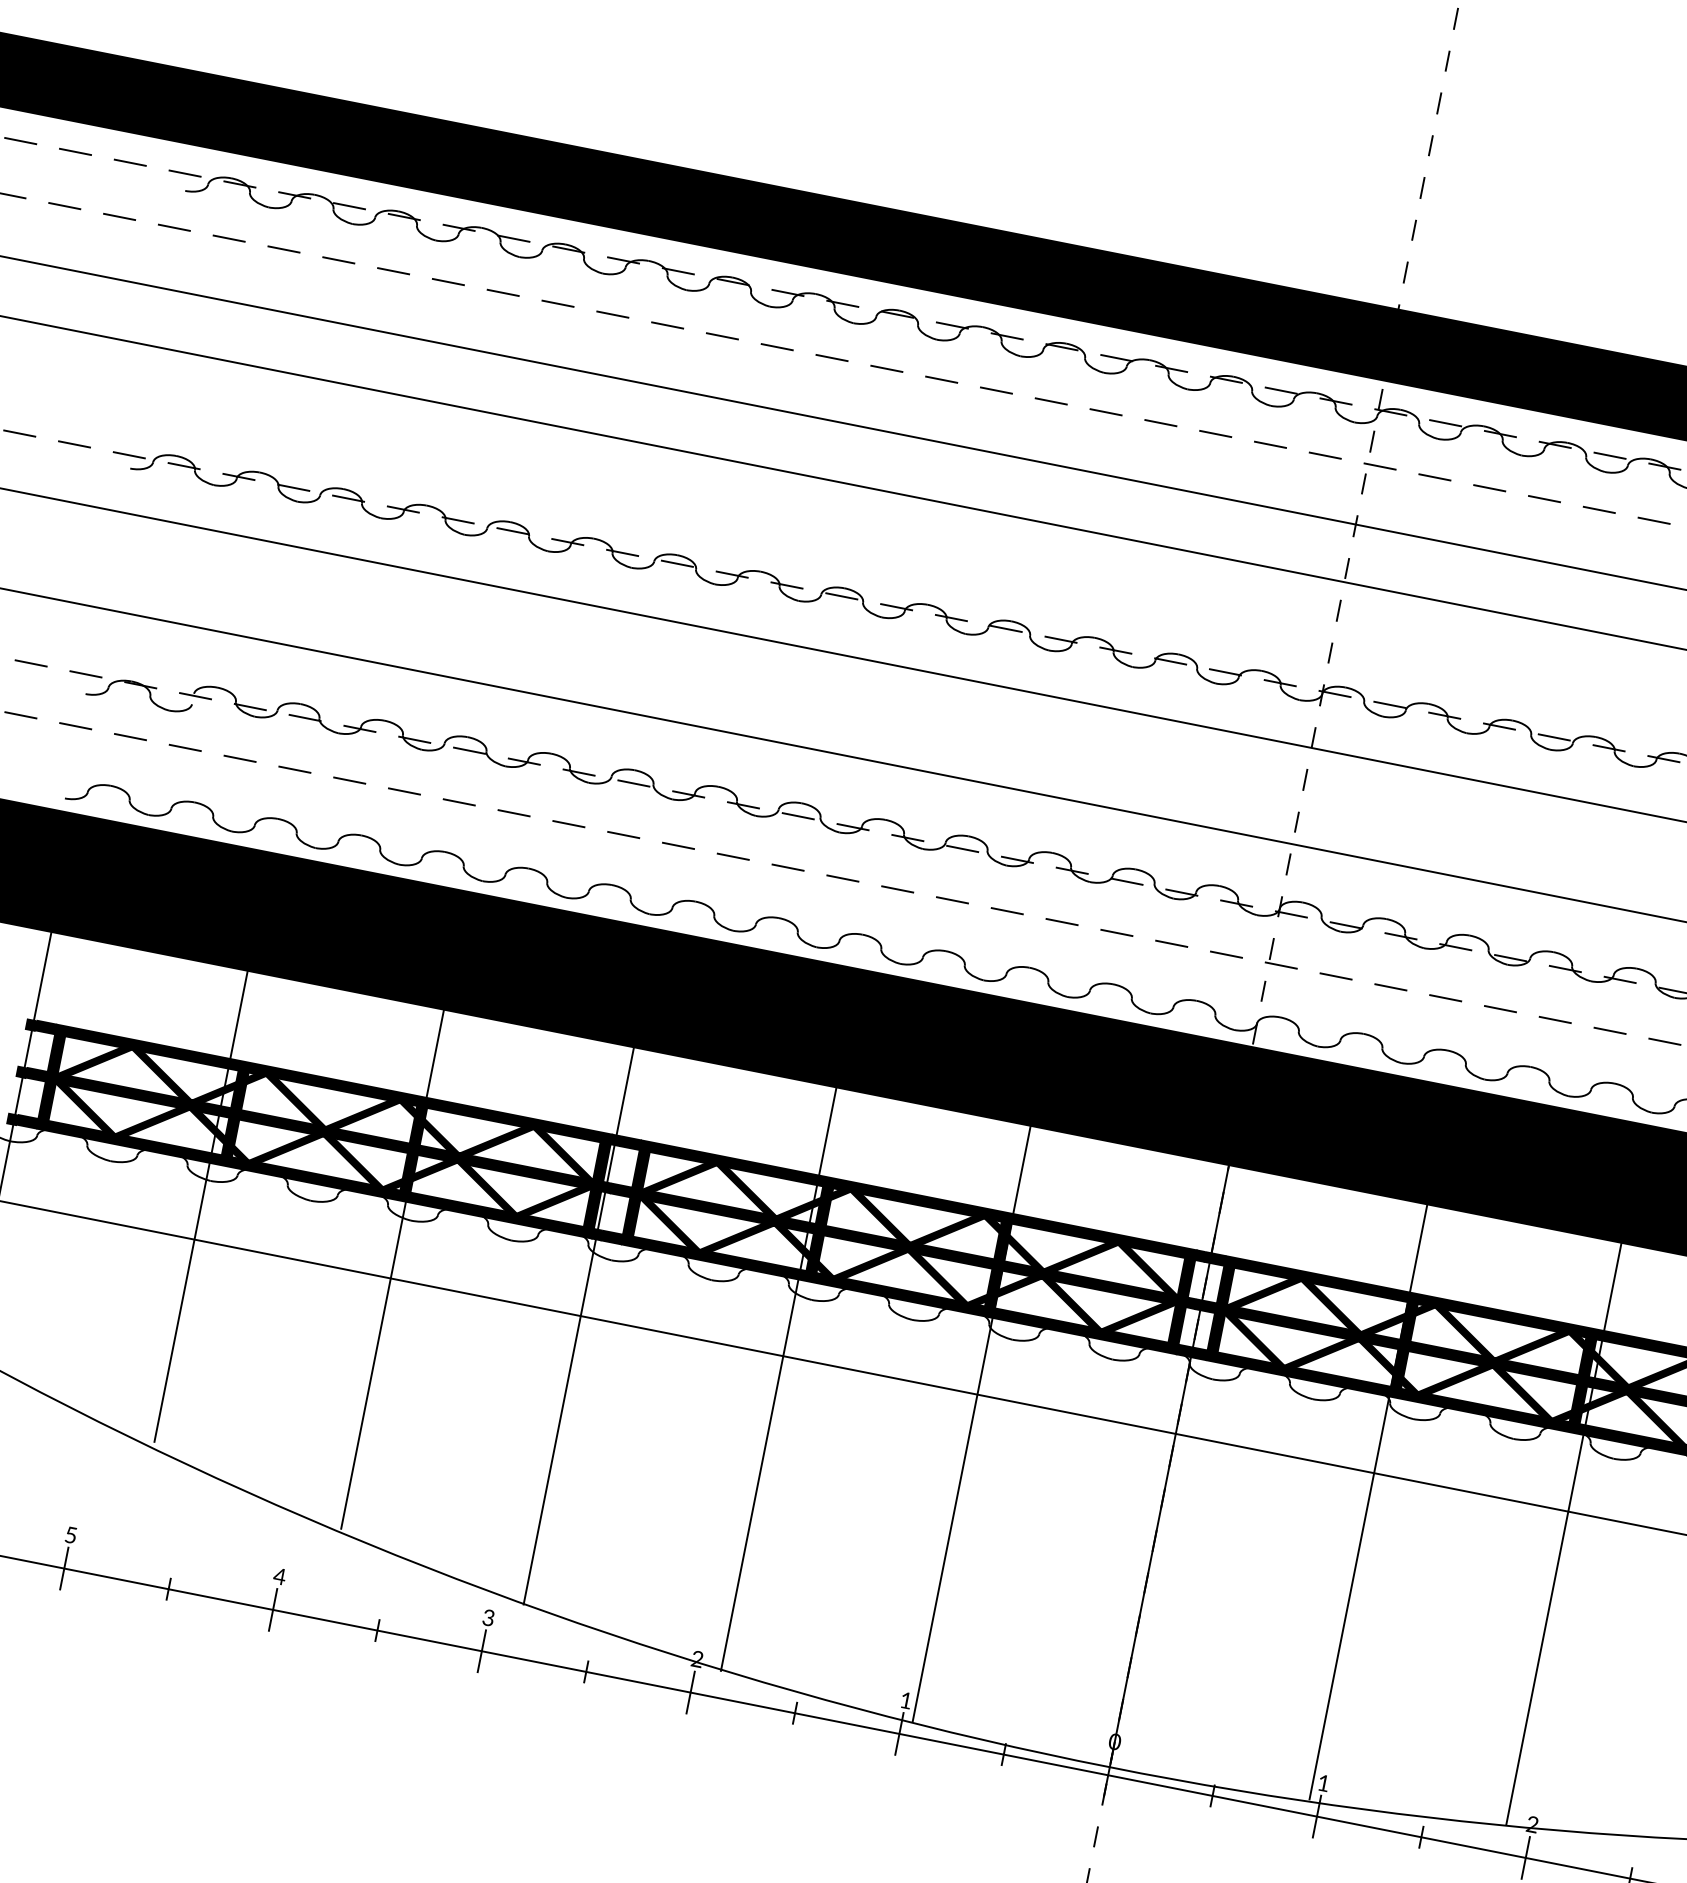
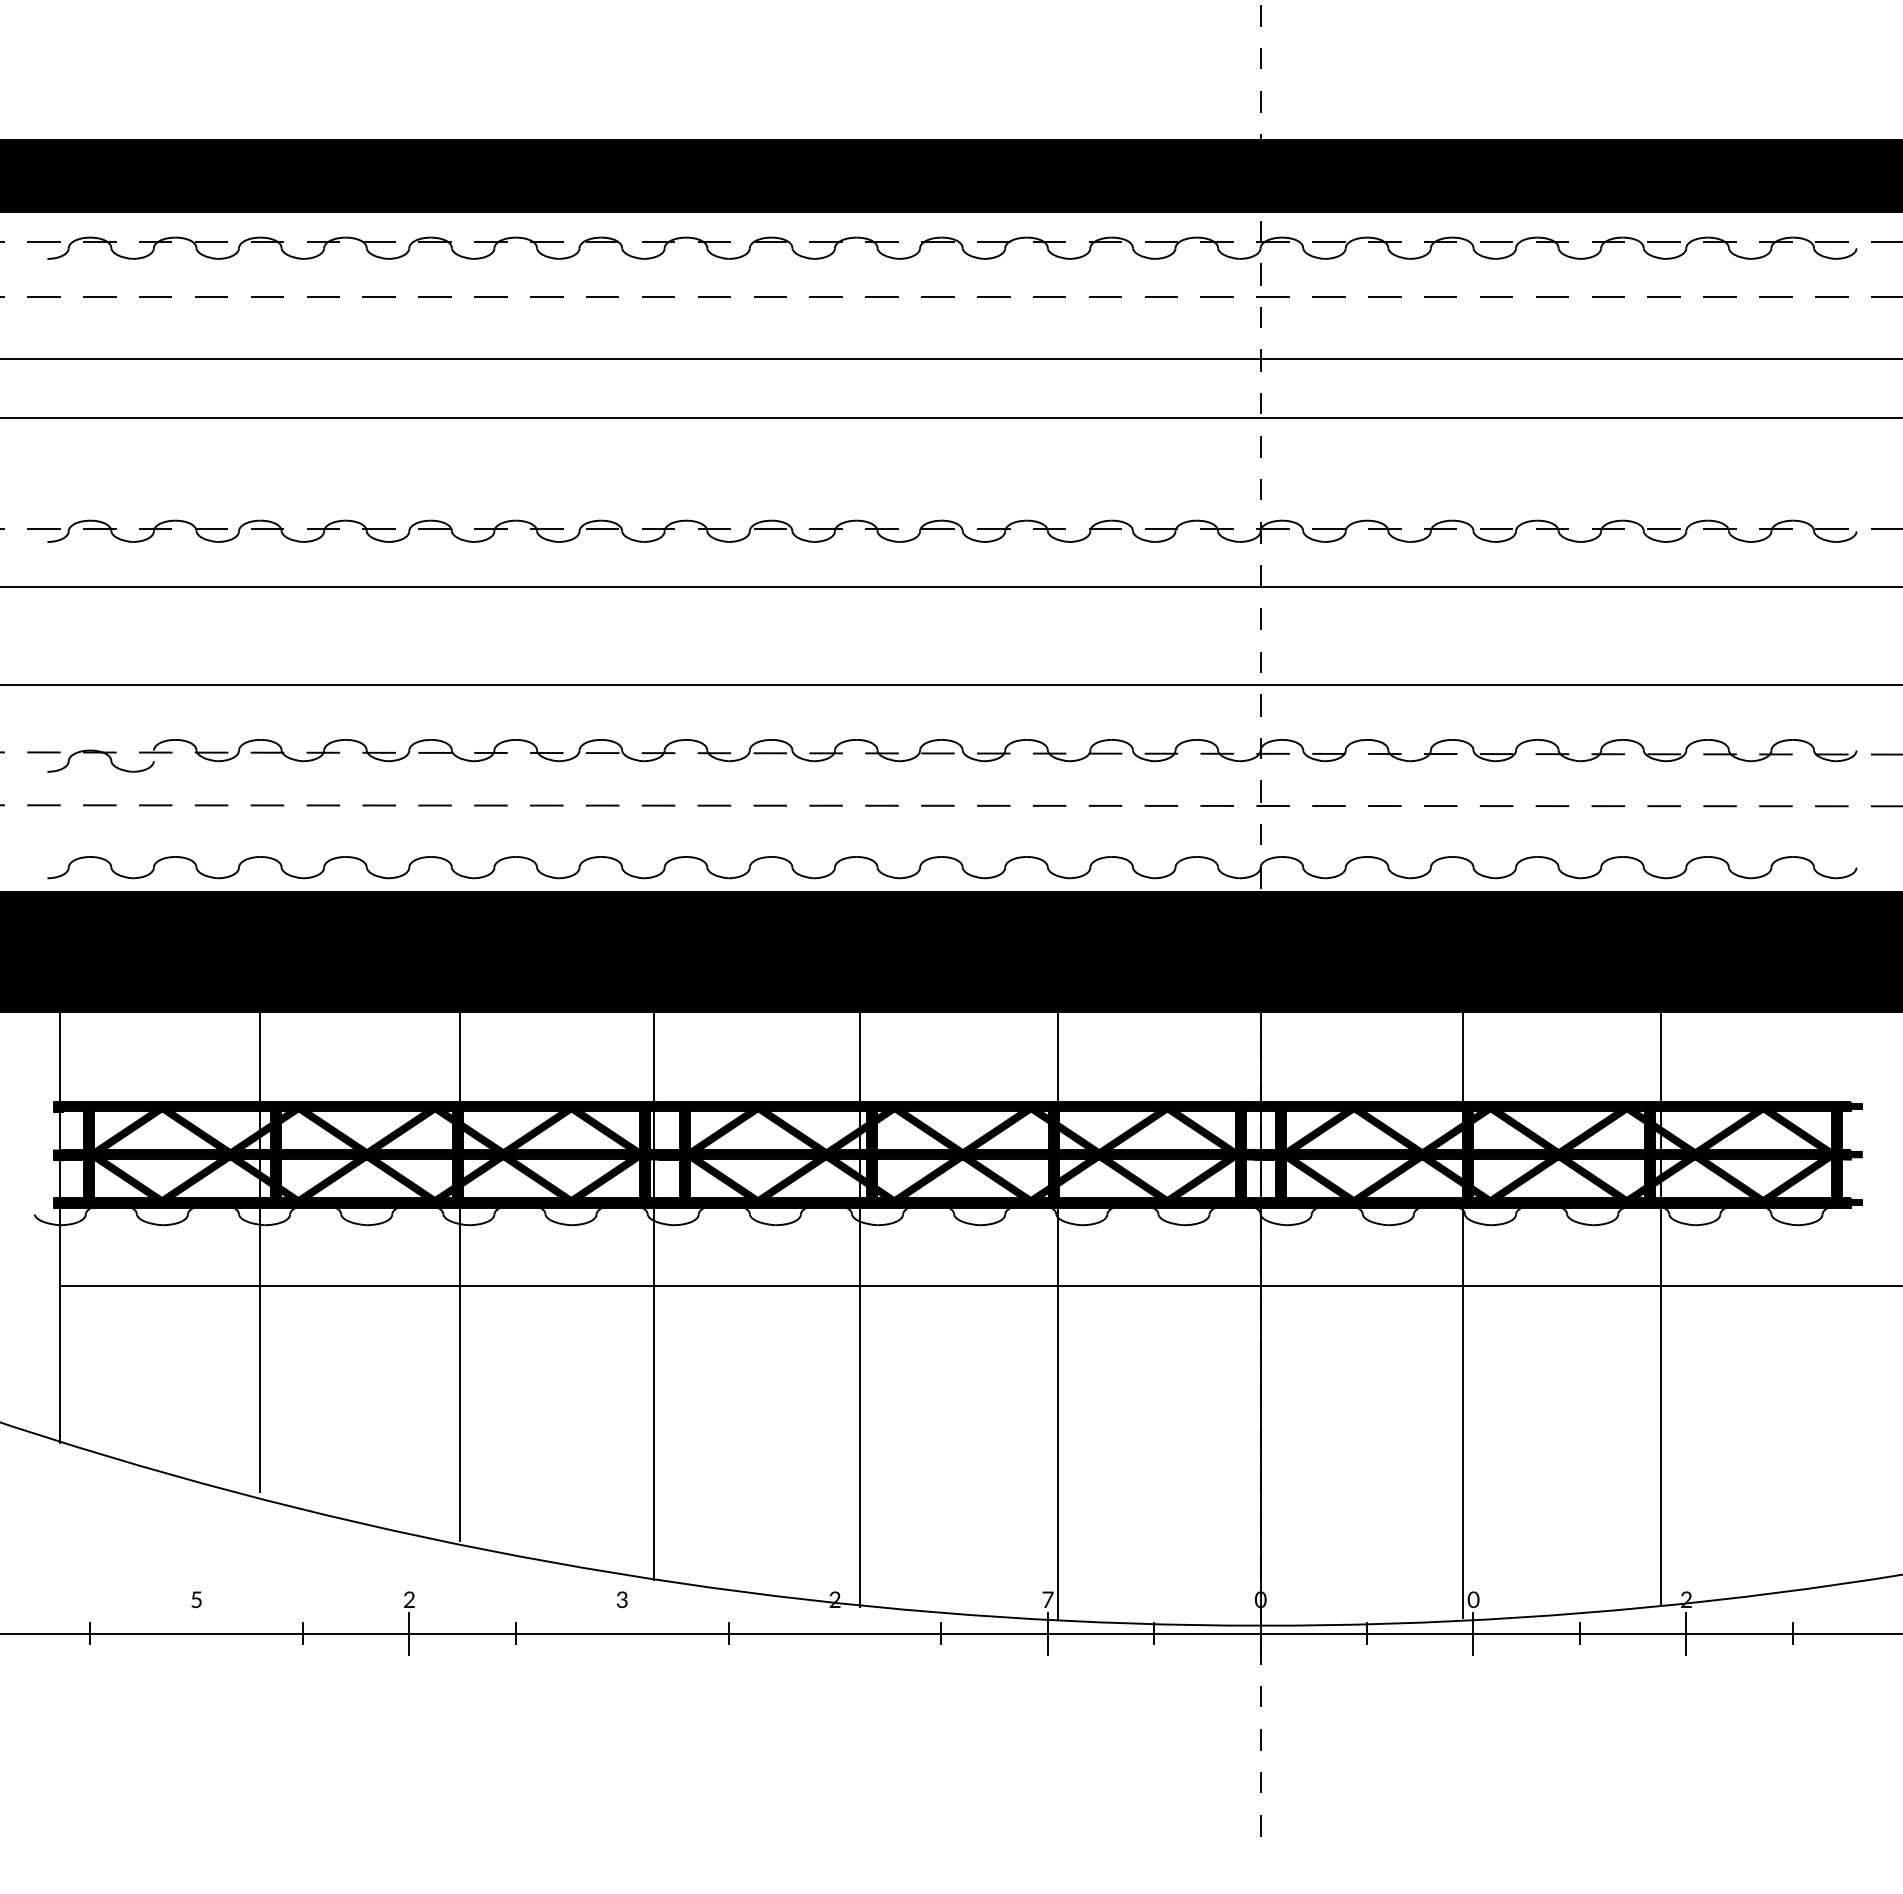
line: (64, 1568) -> (196, 1633), removed
text: (279, 1576) -> (409, 1599), 4 -> 2
line: (482, 1650) -> (622, 1633), removed
line: (690, 1692) -> (834, 1633), removed
text: (905, 1700) -> (1047, 1599), 1 -> 7
text: (1323, 1782) -> (1473, 1599), 1 -> 0

